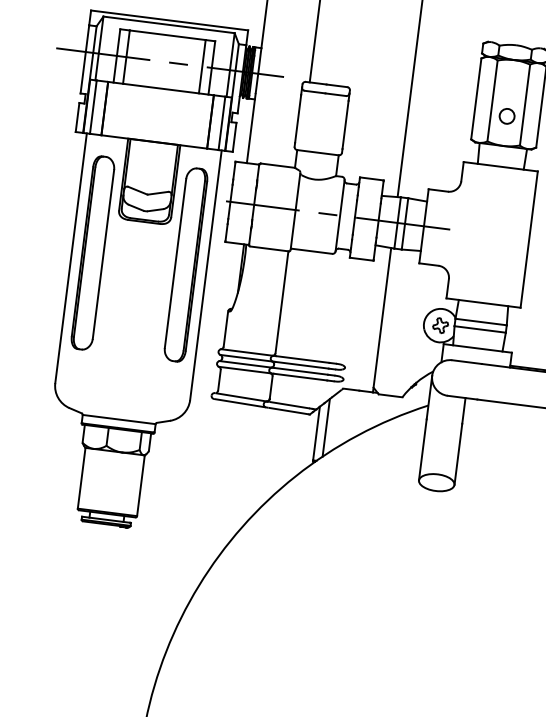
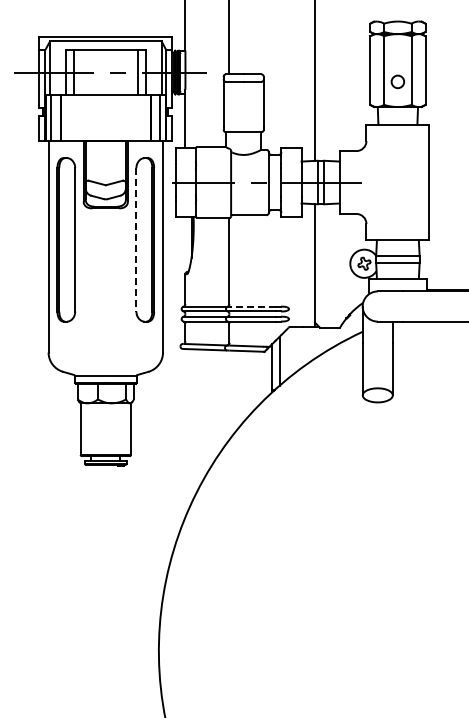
line: (175, 263) -> (136, 239), solid -> dashed
line: (302, 359) -> (252, 306), solid -> dashed

